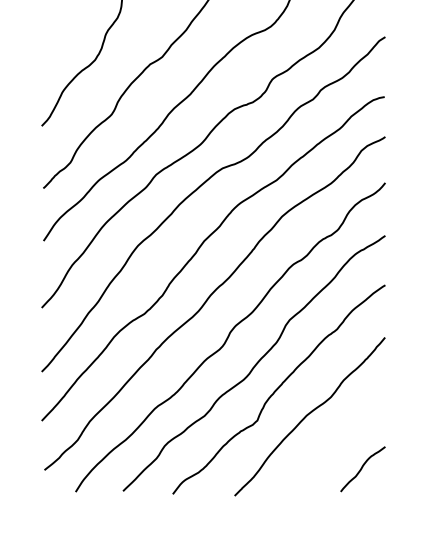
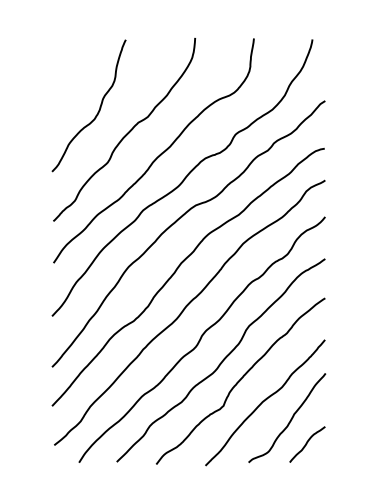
curve: (340, 438) -> (289, 420), added

